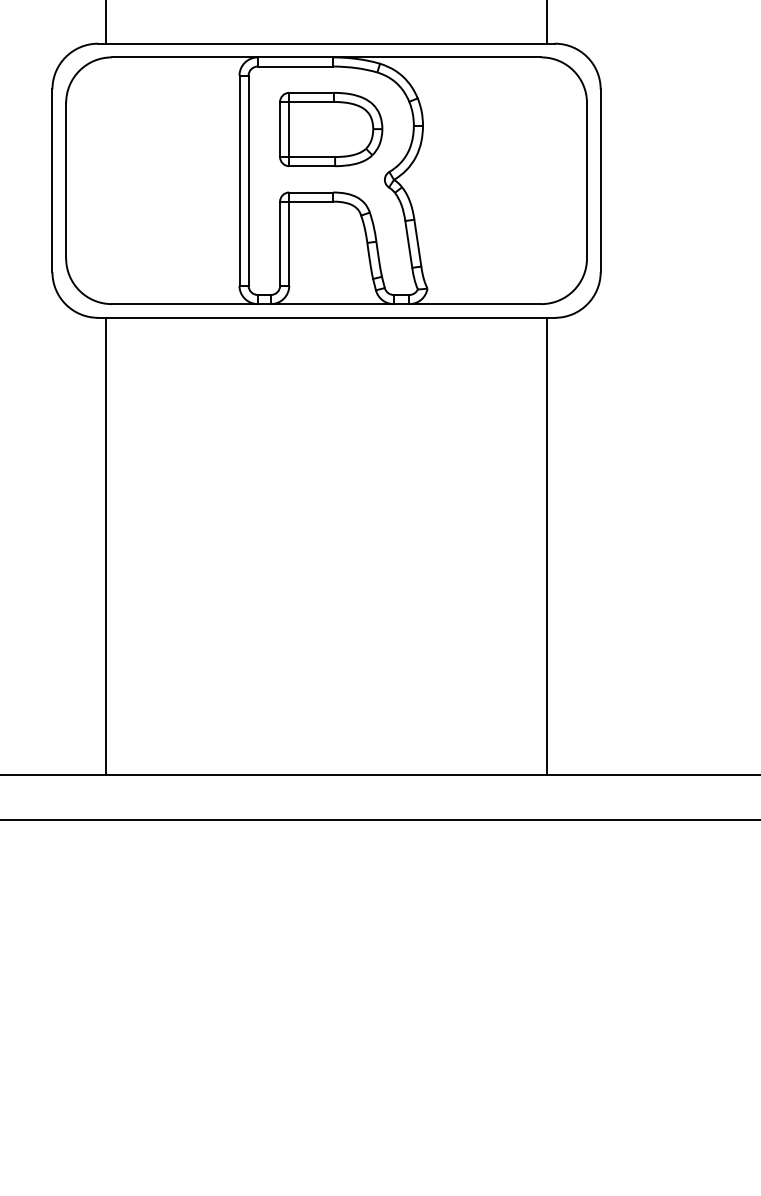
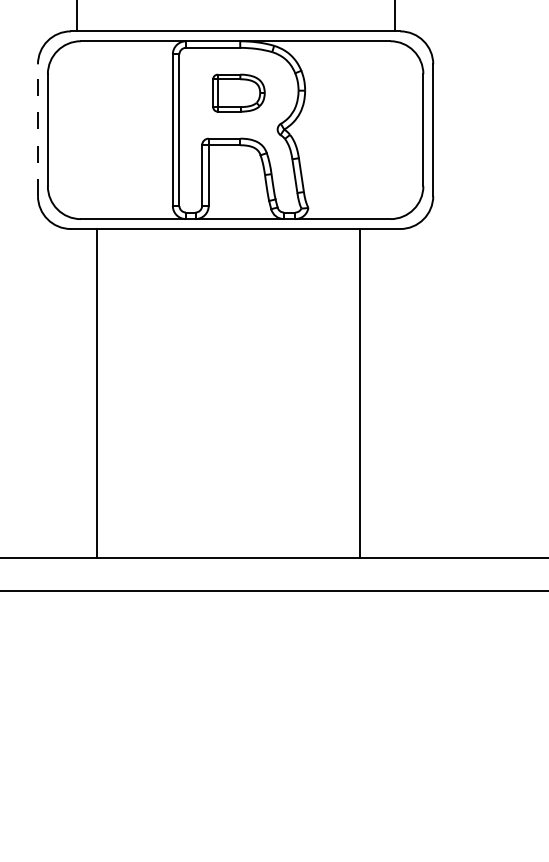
part: (330, 128) -> (238, 92), size x0.7
line: (53, 181) -> (38, 130), solid -> dashed
line: (105, 545) -> (96, 393), moved
line: (546, 545) -> (359, 393), moved

